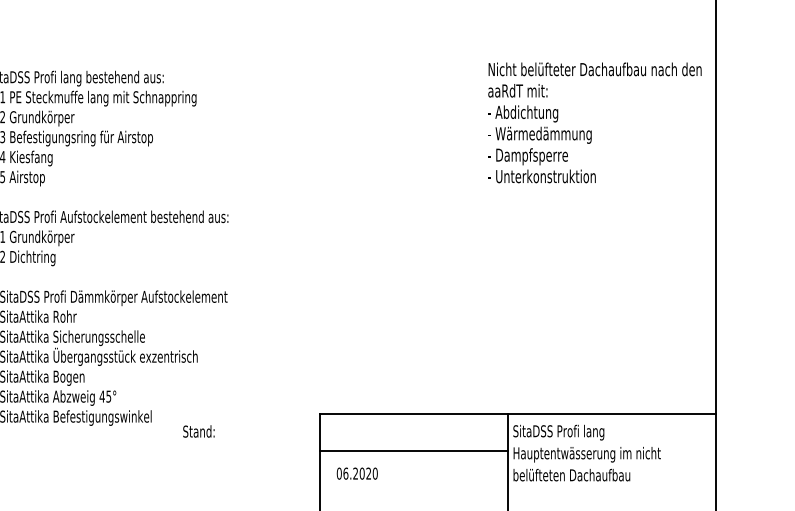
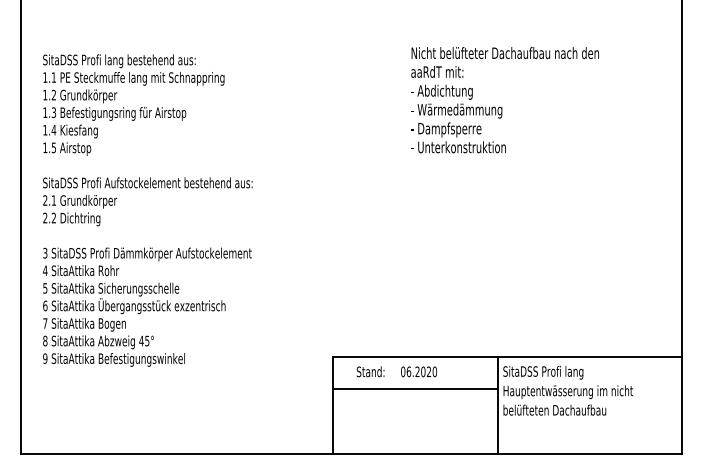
text: (594, 123) -> (504, 100), moved
text: (198, 431) -> (370, 371), moved
text: (357, 473) -> (419, 371), moved

